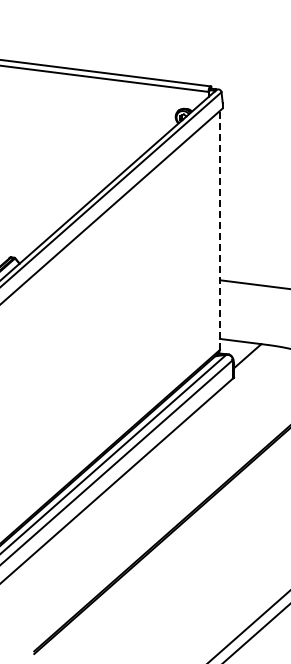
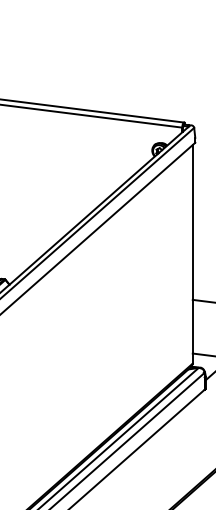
line: (219, 230) -> (192, 254), dashed -> solid

